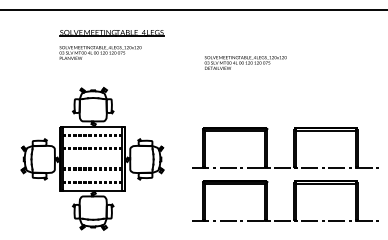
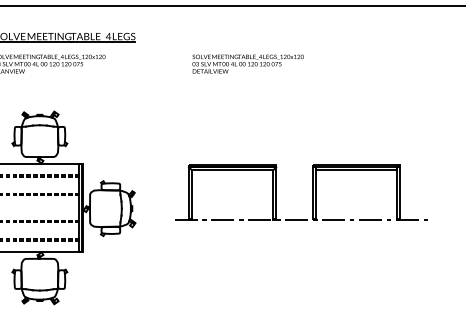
text: (245, 62) -> (247, 63), moved
part: (293, 200) -> (311, 264), removed

